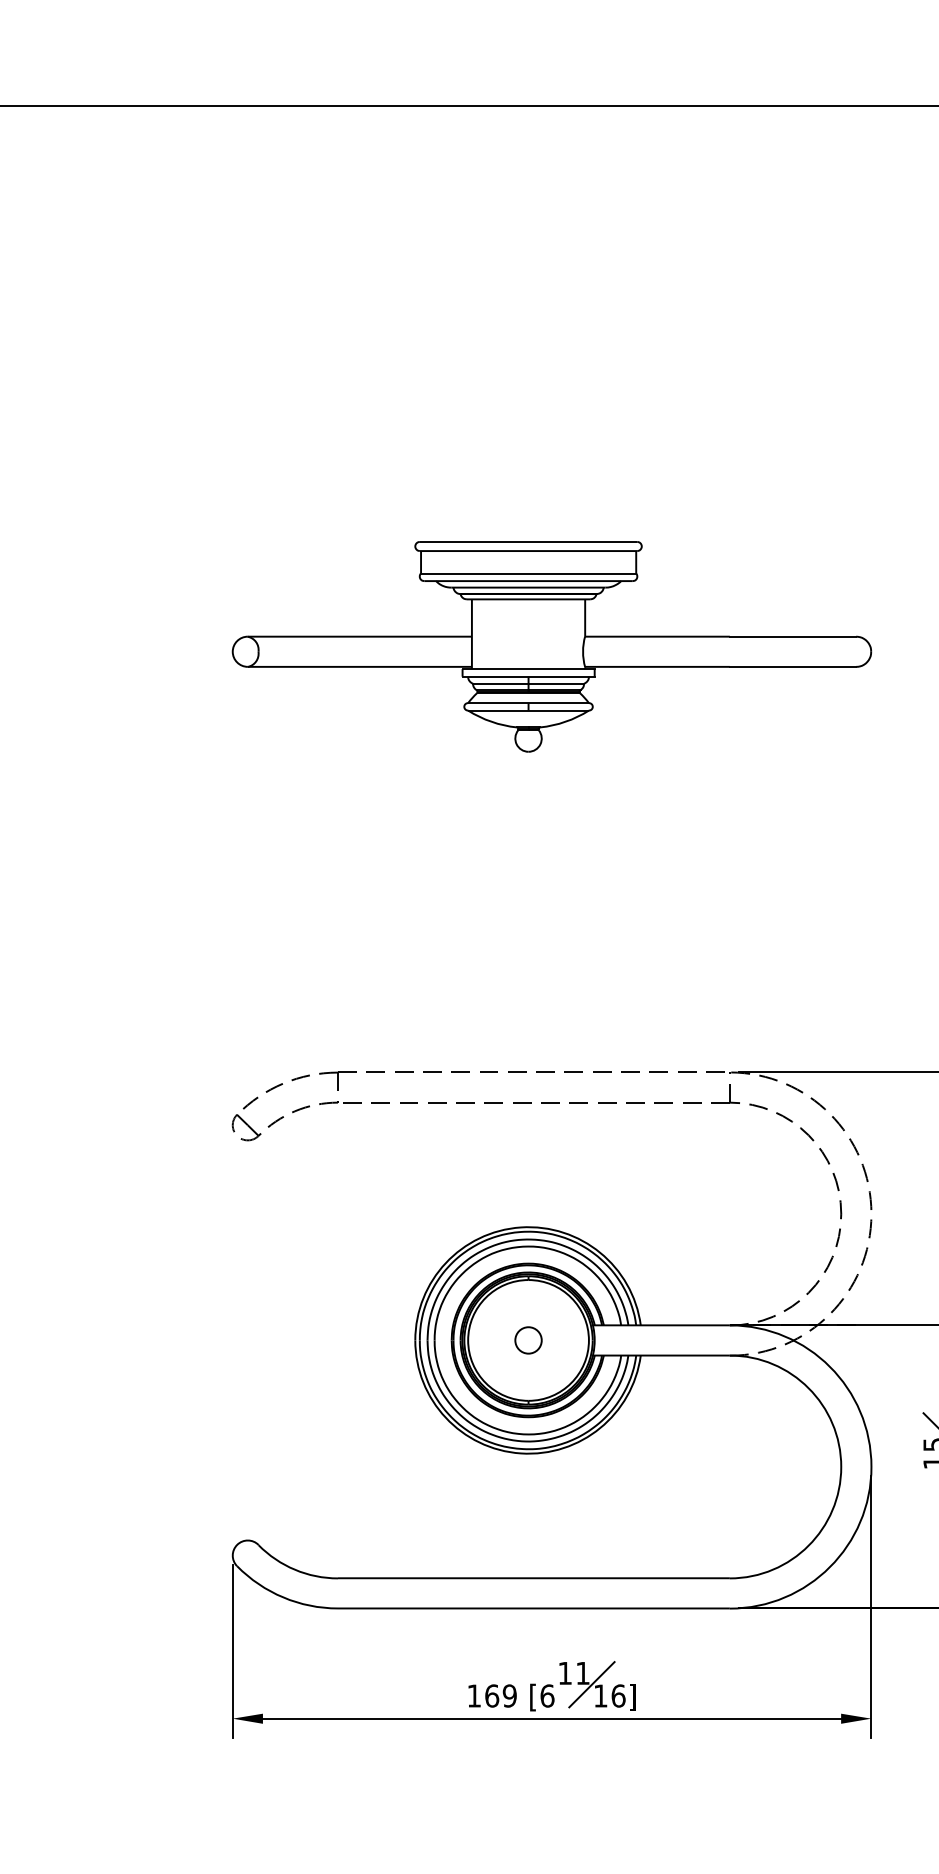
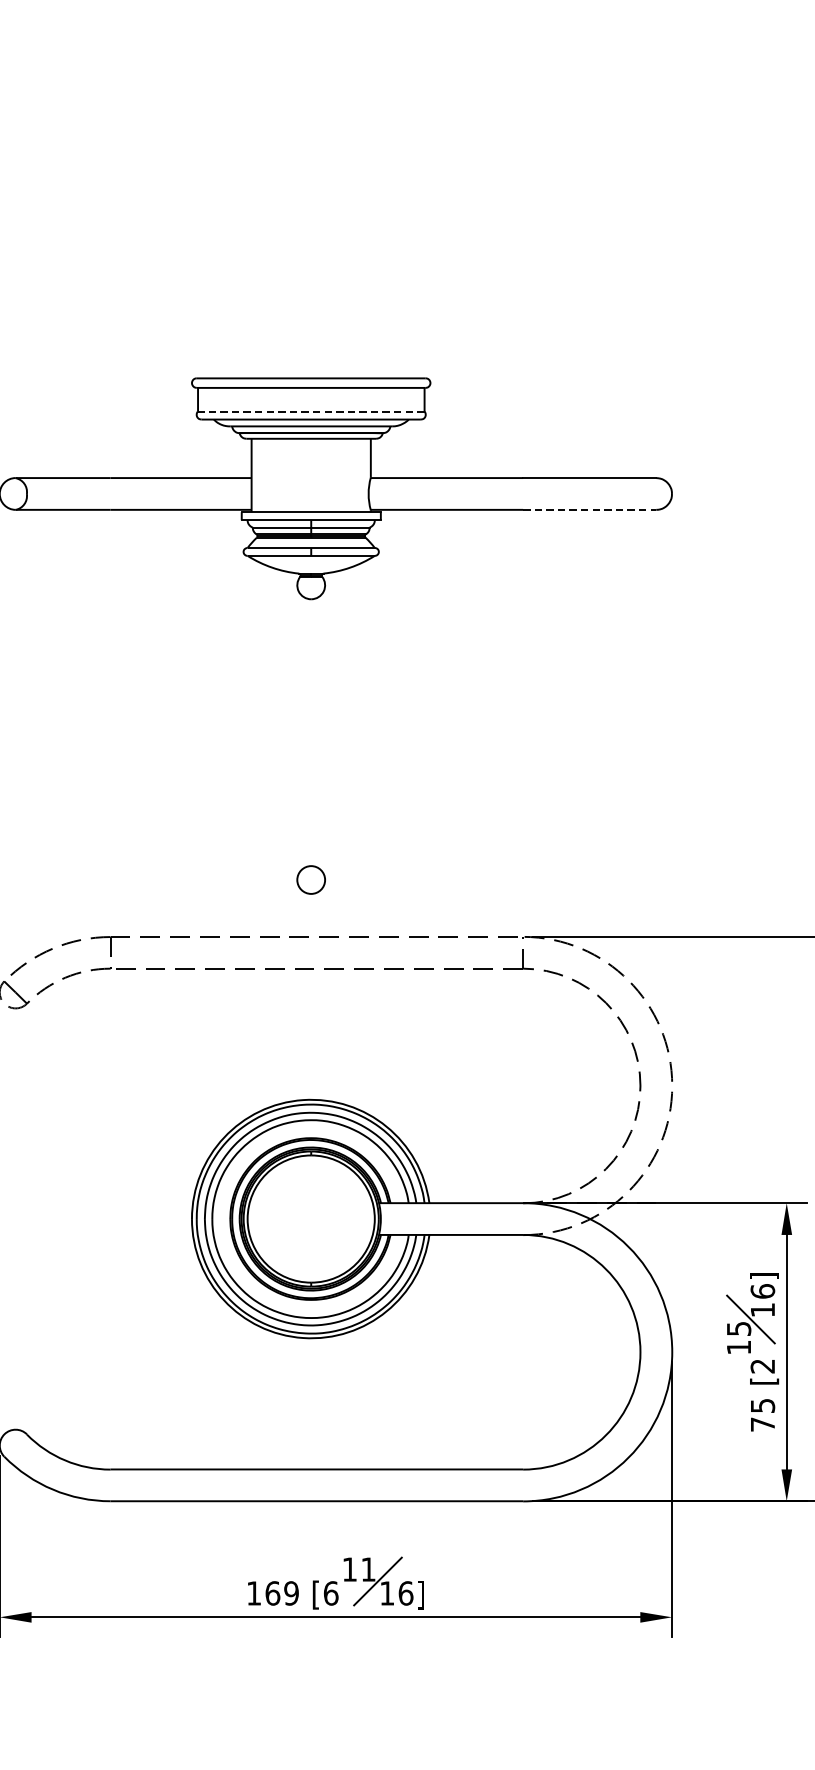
line: (528, 573) -> (311, 411), solid -> dashed
line: (793, 666) -> (590, 509), solid -> dashed
circle: (528, 1340) -> (311, 880), moved

